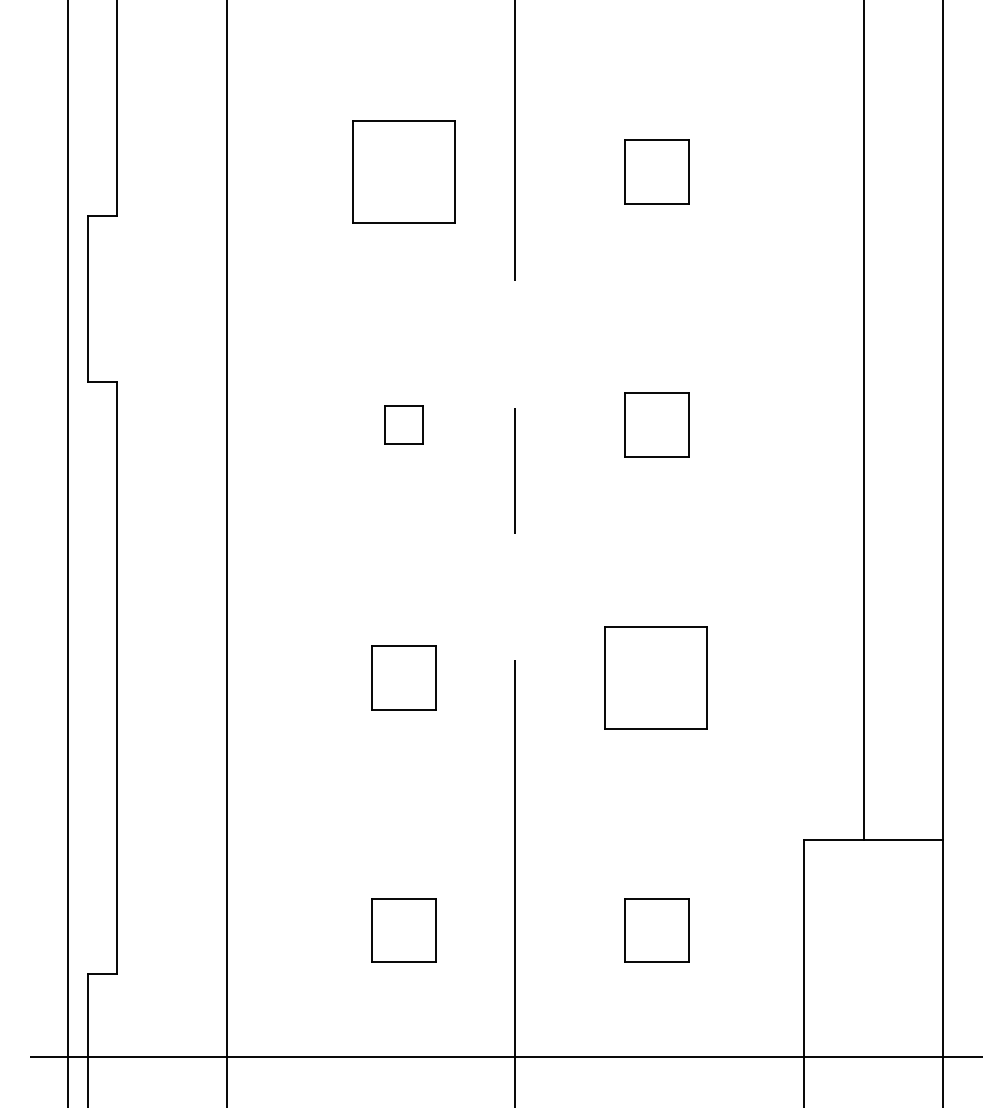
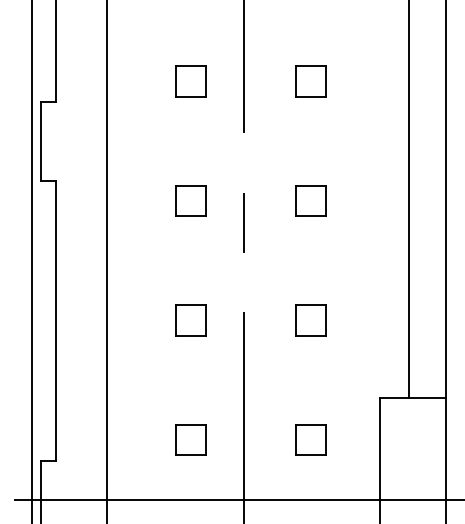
part: (402, 172) -> (190, 81), size x0.62
part: (402, 423) -> (190, 200), size x1.67
part: (656, 677) -> (310, 320), size x0.62

